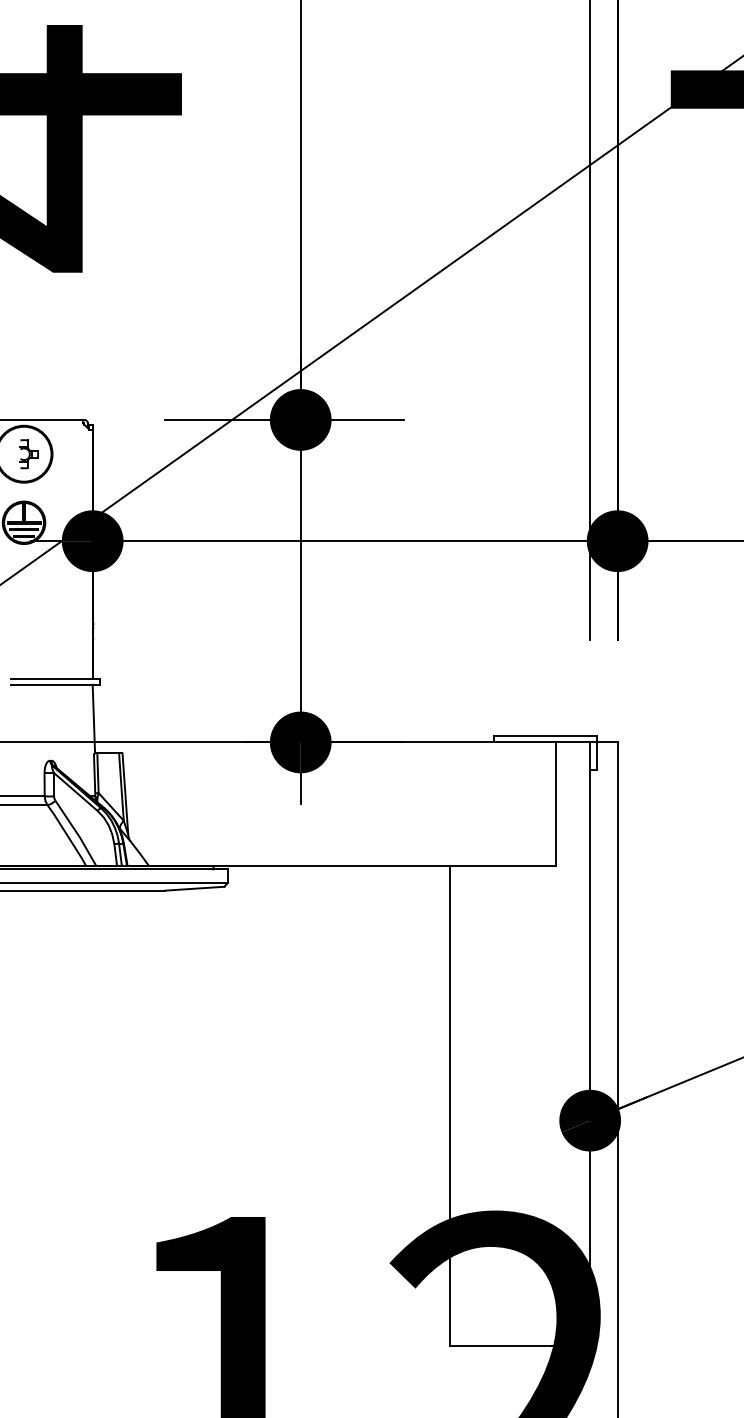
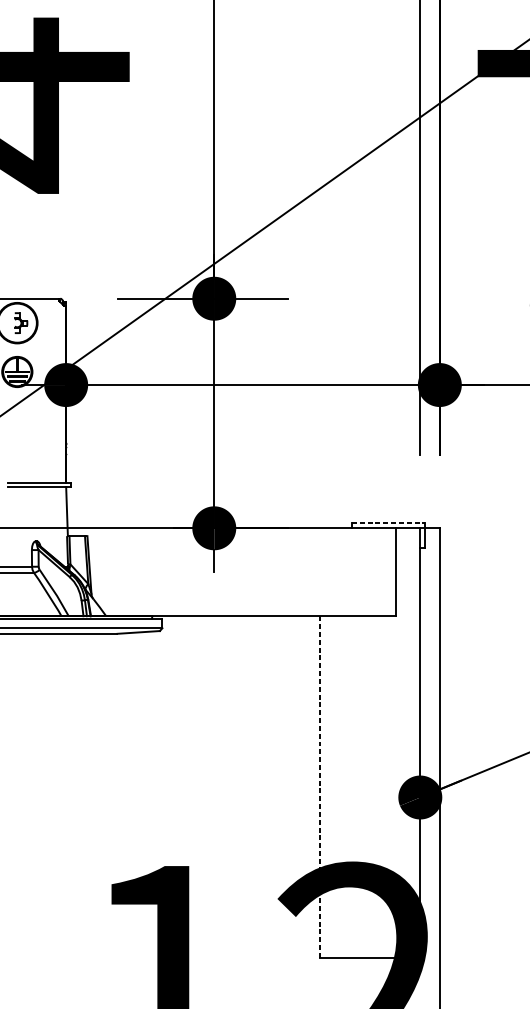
line: (546, 735) -> (389, 523), solid -> dashed
line: (449, 1106) -> (320, 787), solid -> dashed

